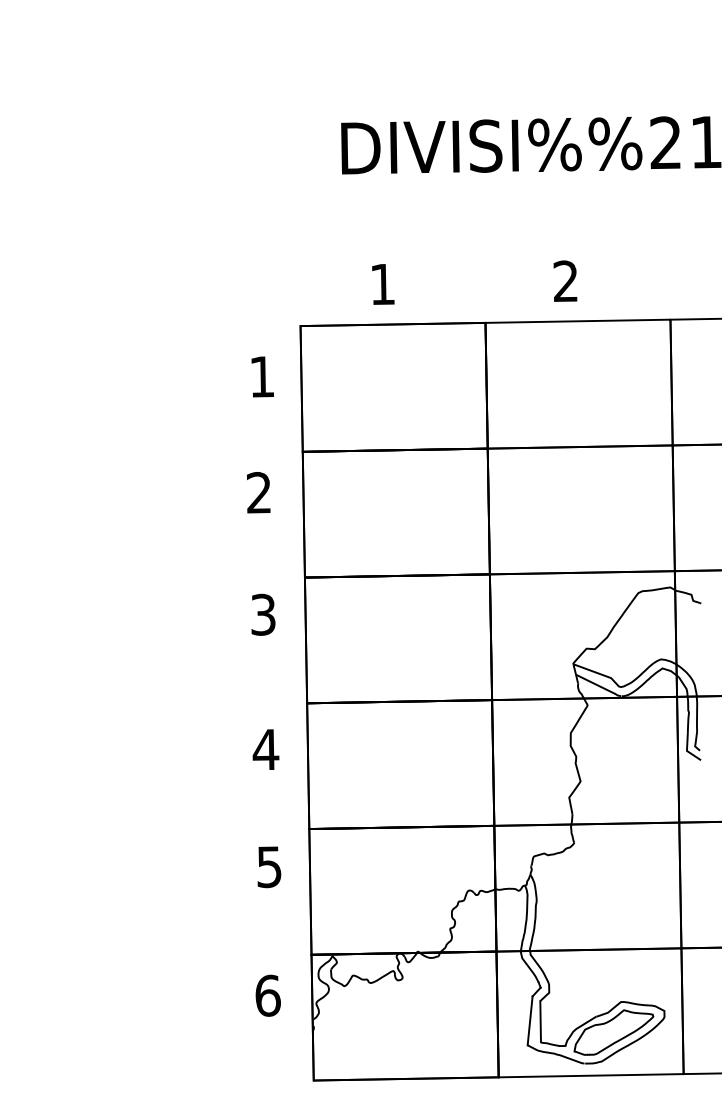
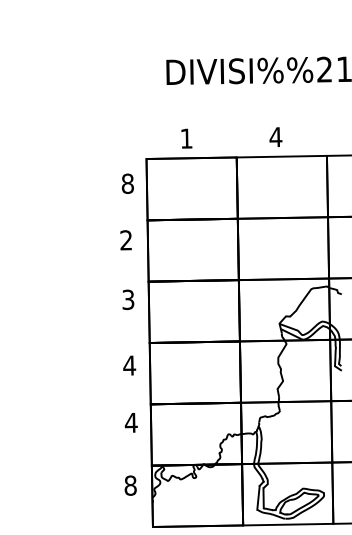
text: (564, 281) -> (275, 137), 2 -> 4
text: (261, 376) -> (127, 183), 1 -> 8
text: (267, 868) -> (130, 423), 5 -> 4
text: (267, 995) -> (130, 485), 6 -> 8

